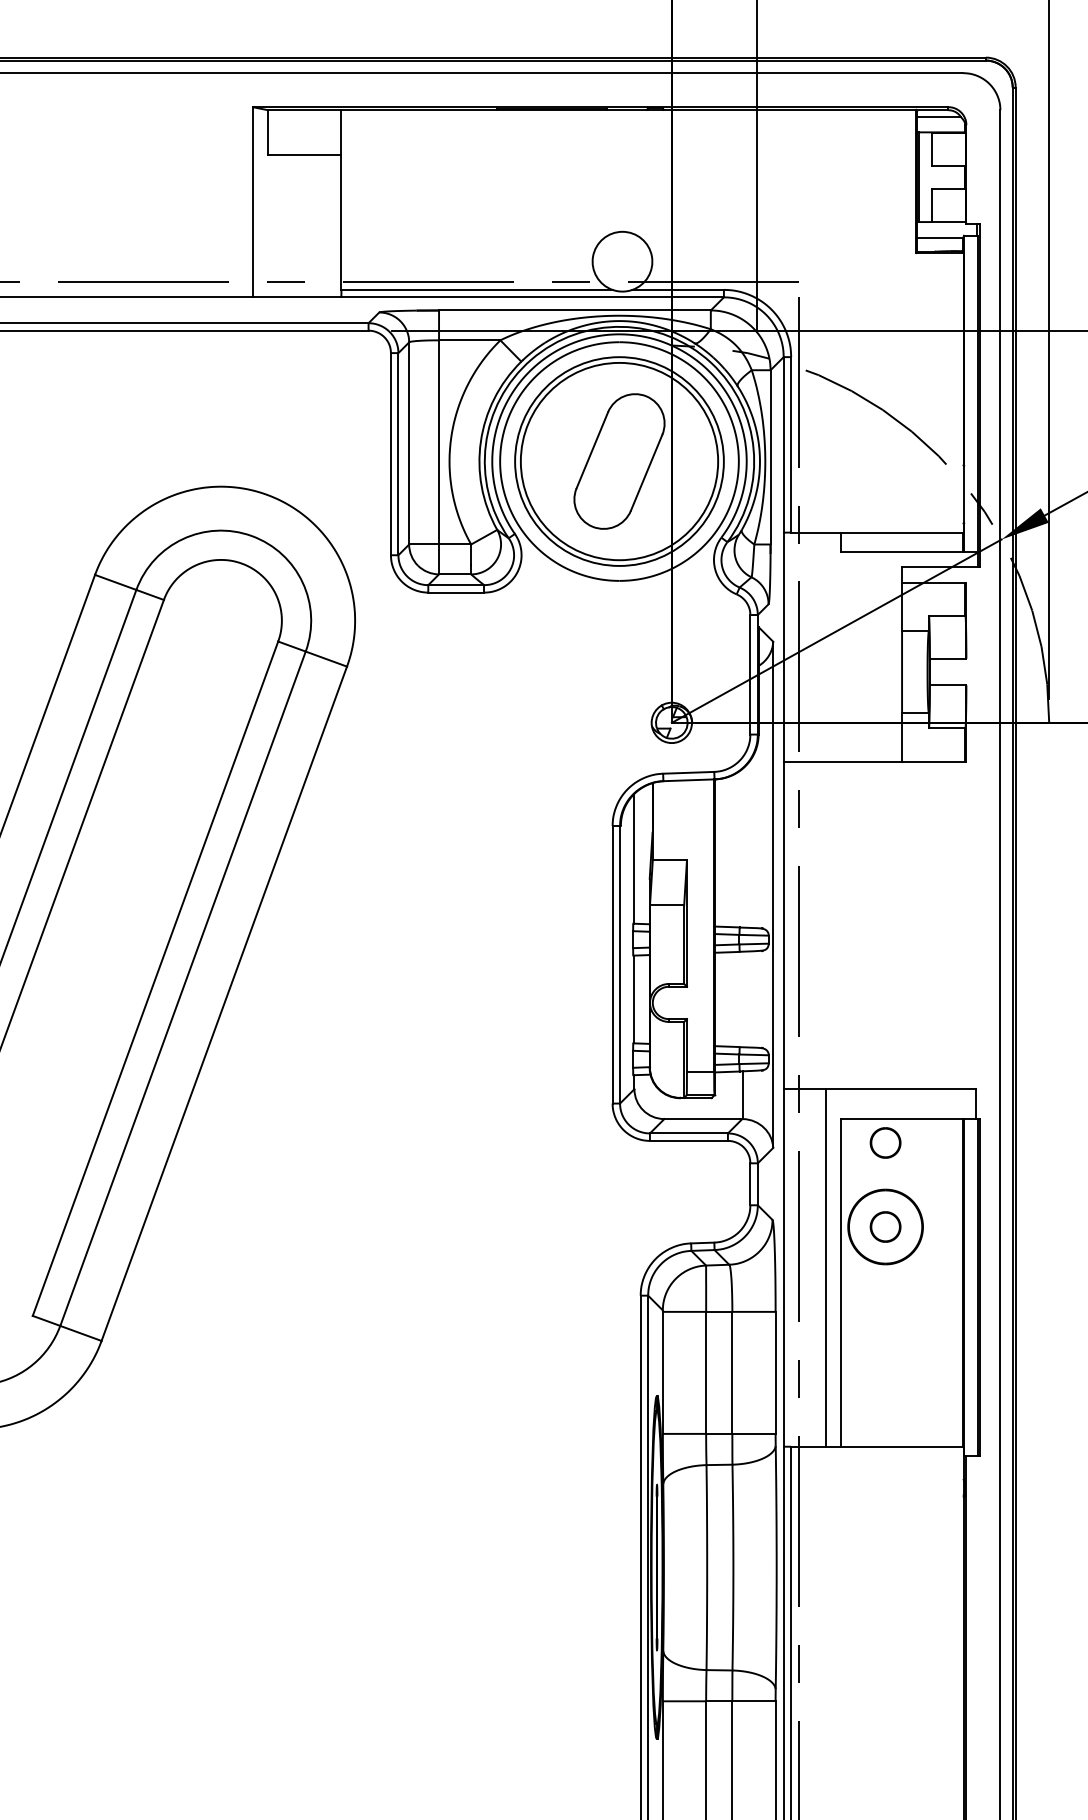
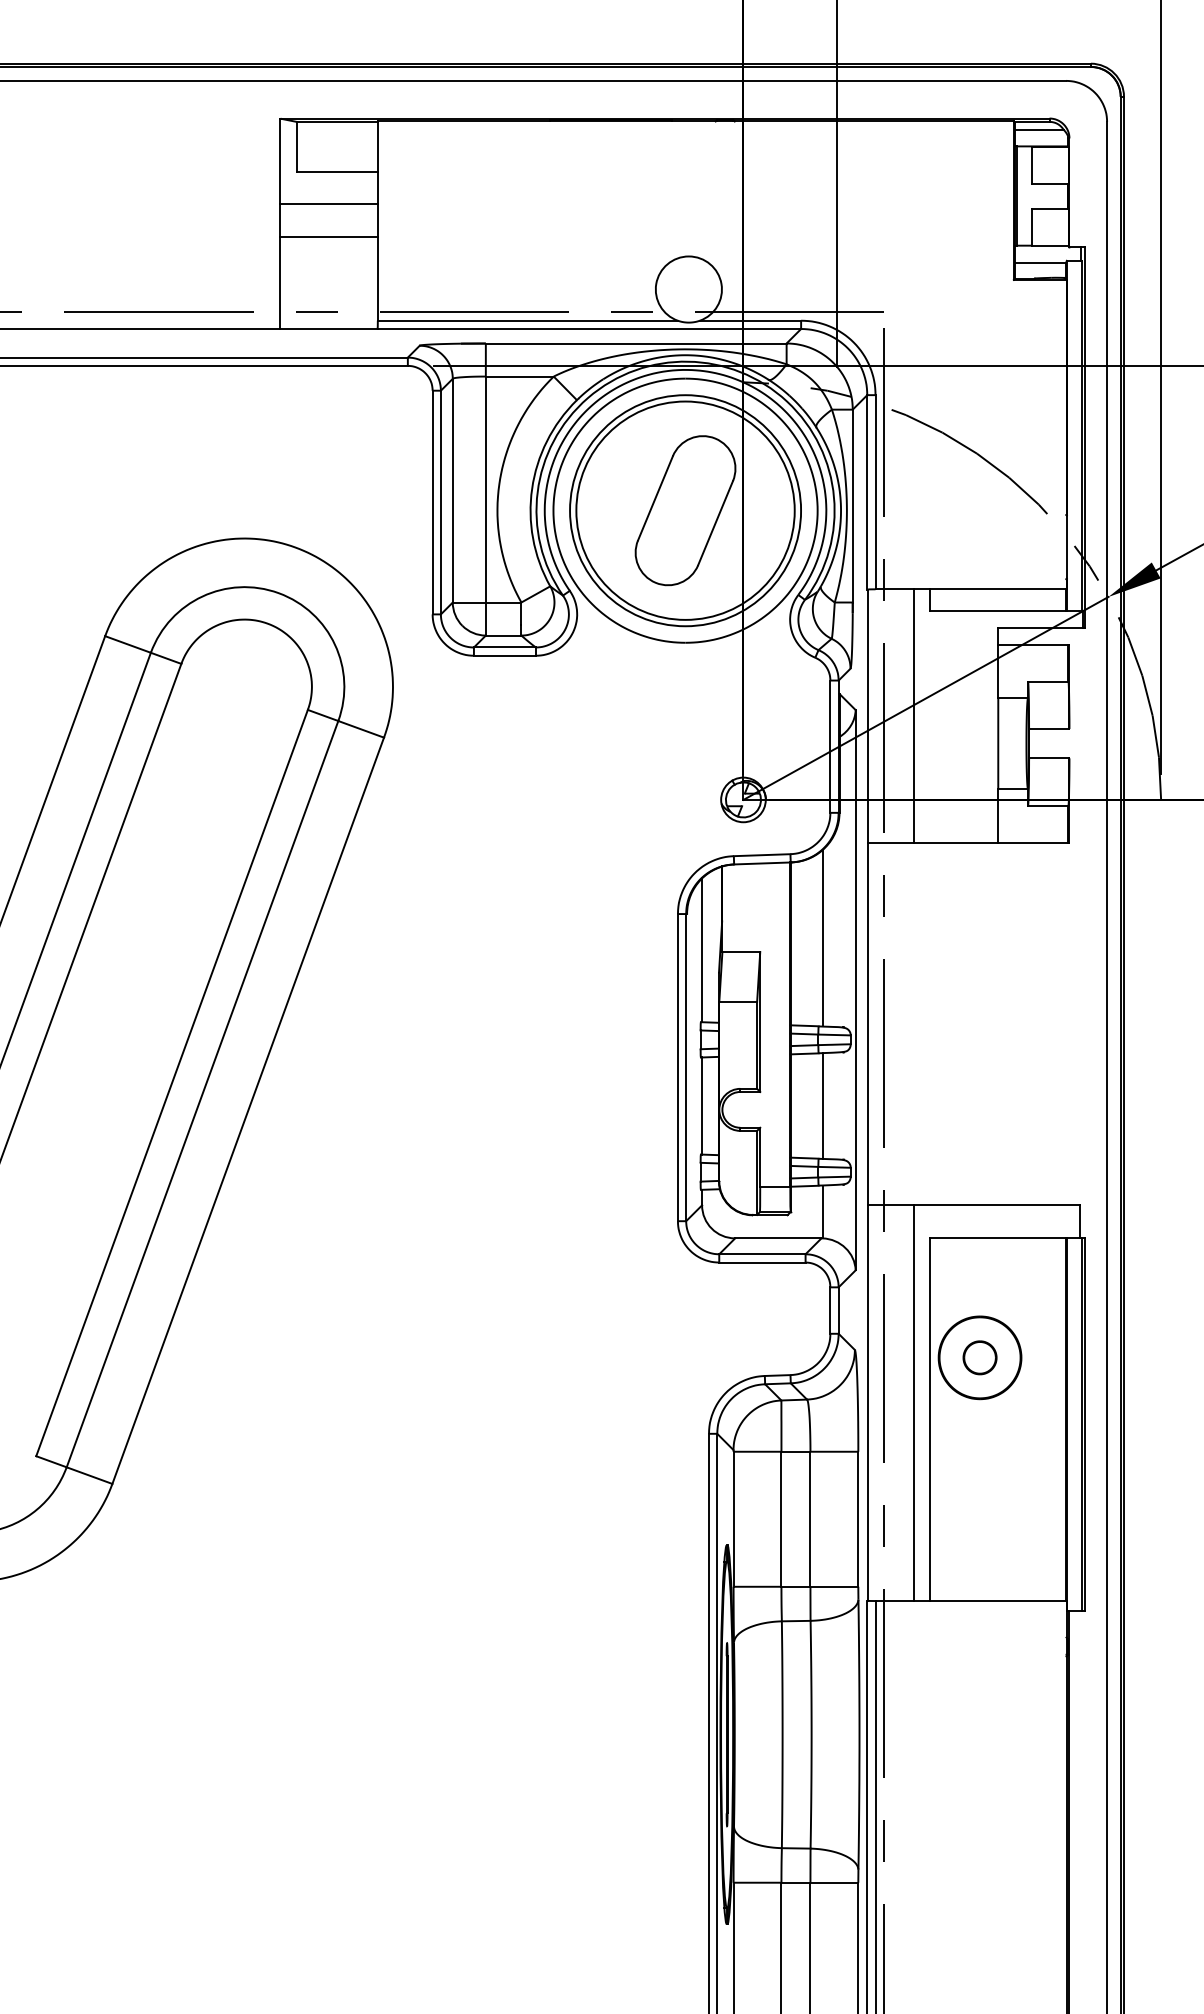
line: (296, 183) -> (328, 203), added
line: (296, 213) -> (328, 236), added
line: (825, 646) -> (913, 715), added
line: (743, 848) -> (822, 938), added
line: (743, 999) -> (822, 1105), added
part: (885, 1142) -> (979, 1264), removed

